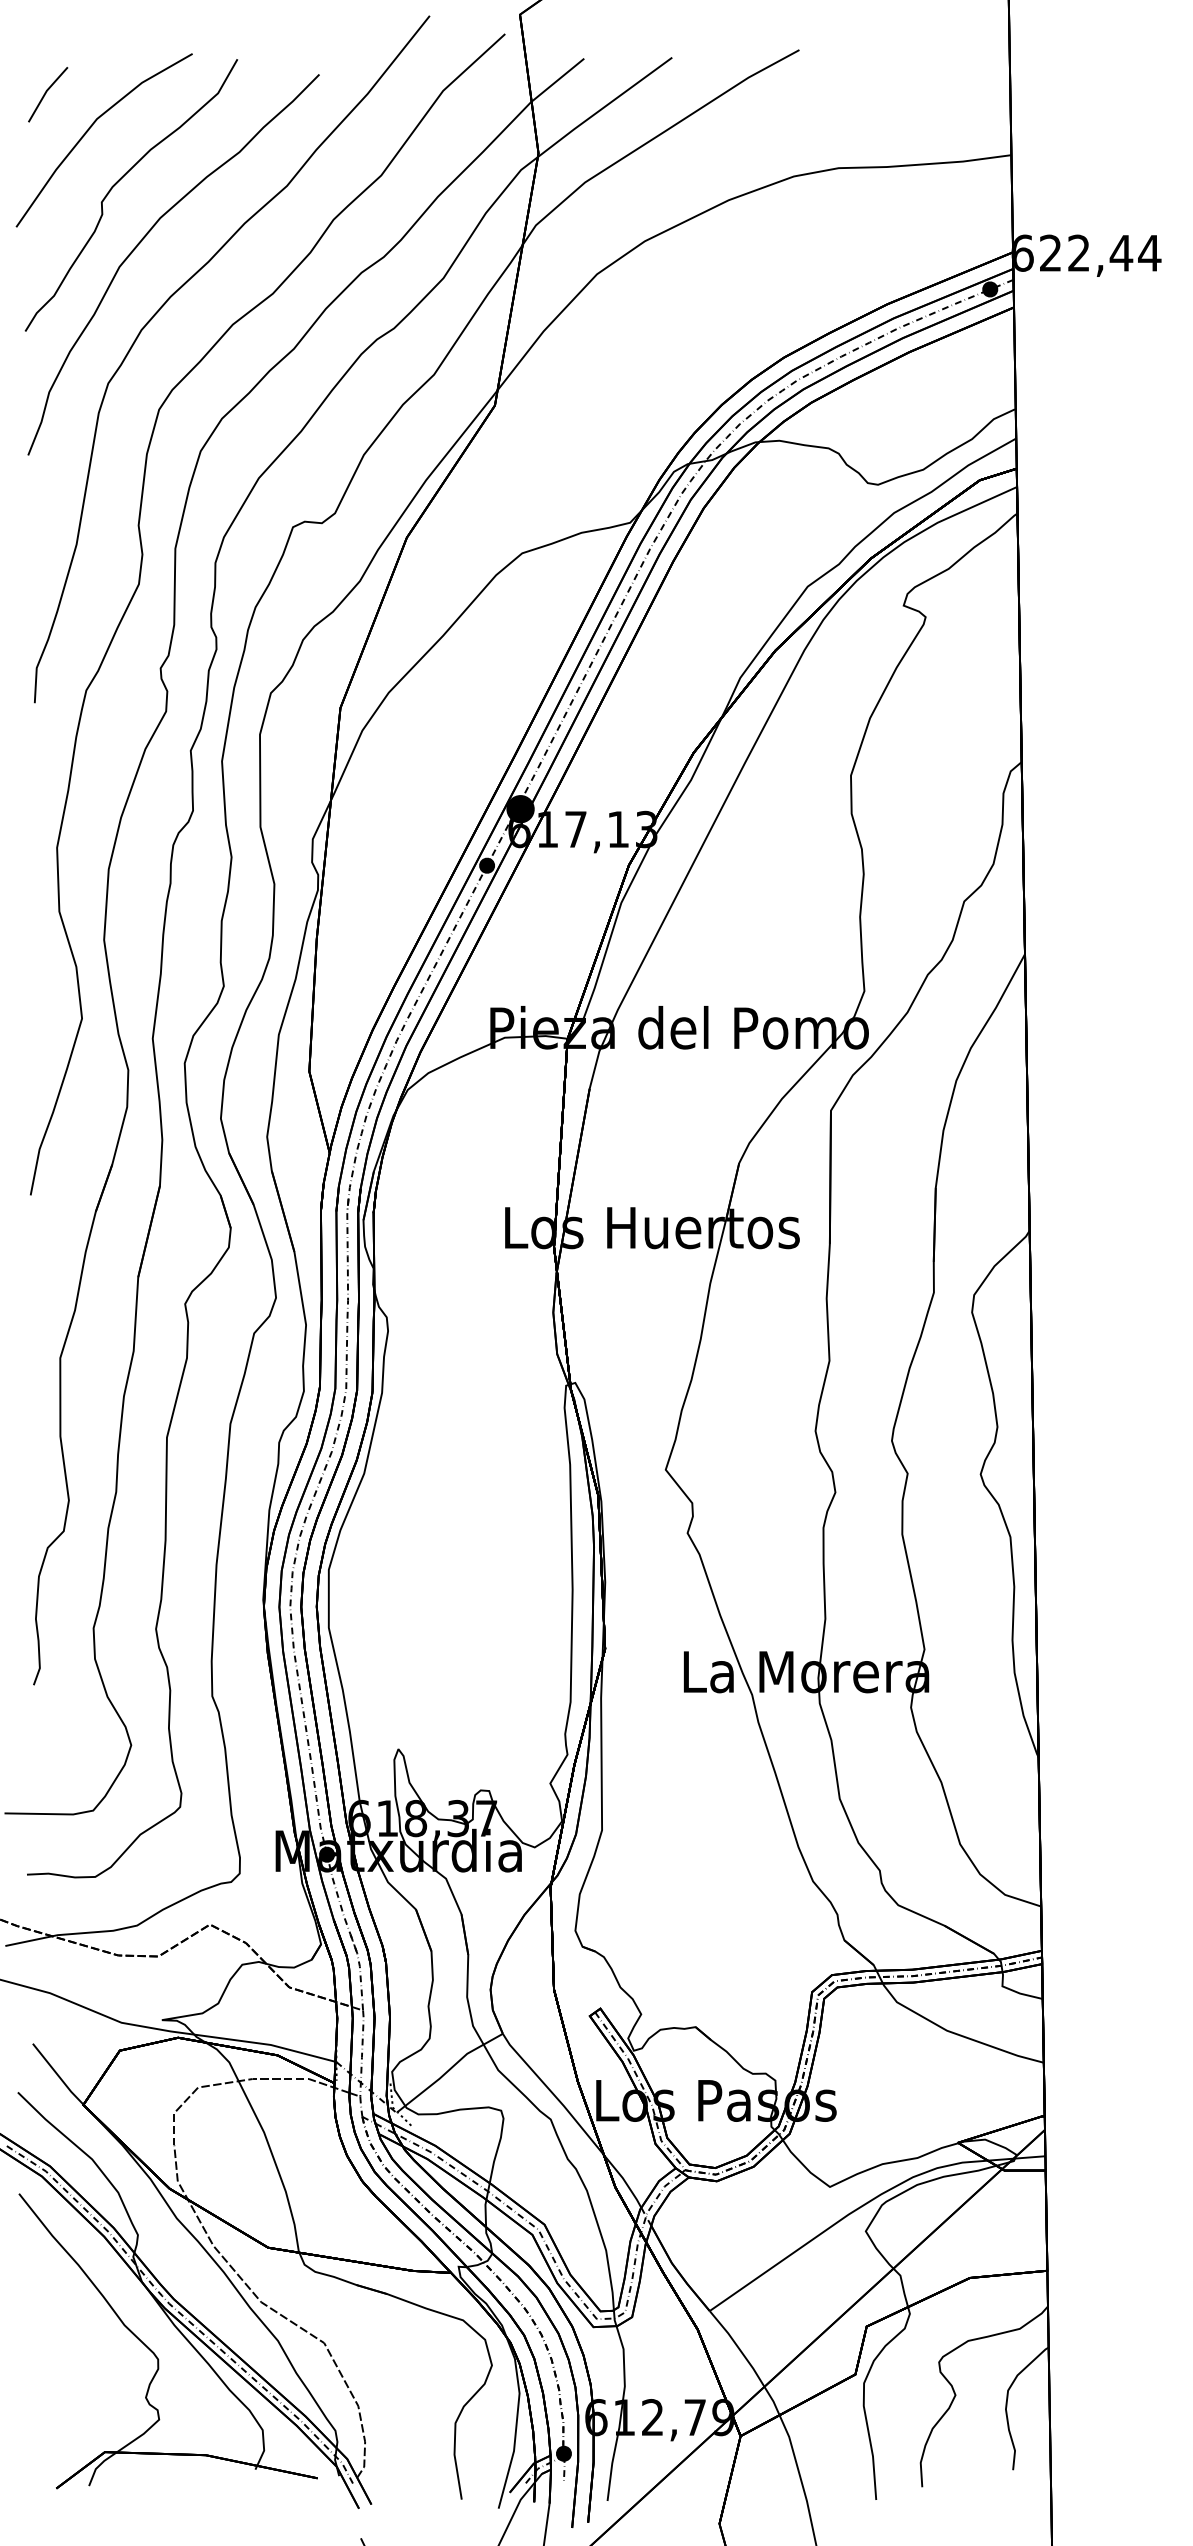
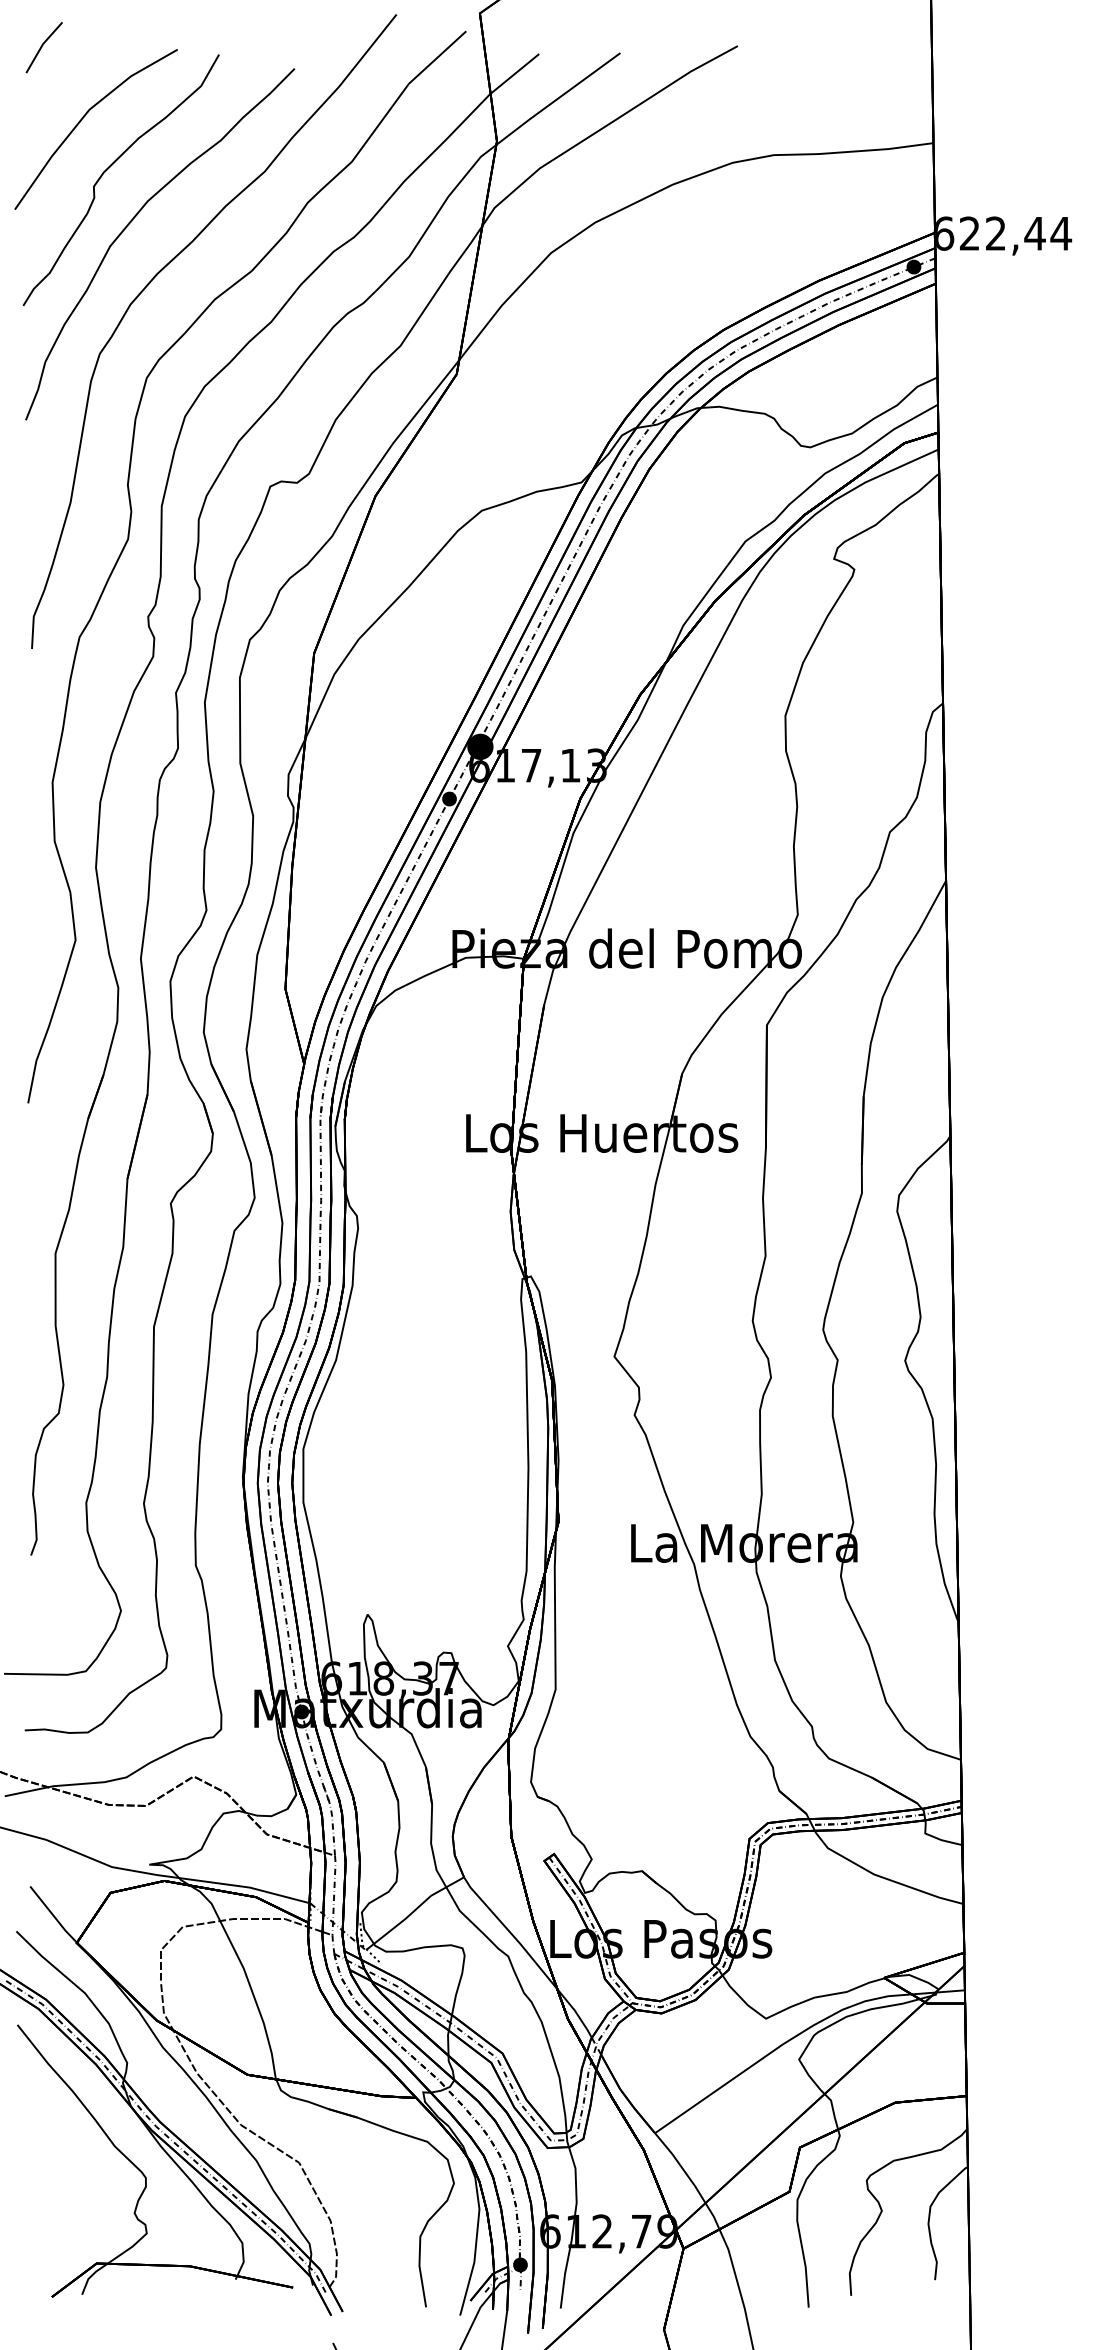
line: (46, 93) -> (42, 46), moved

